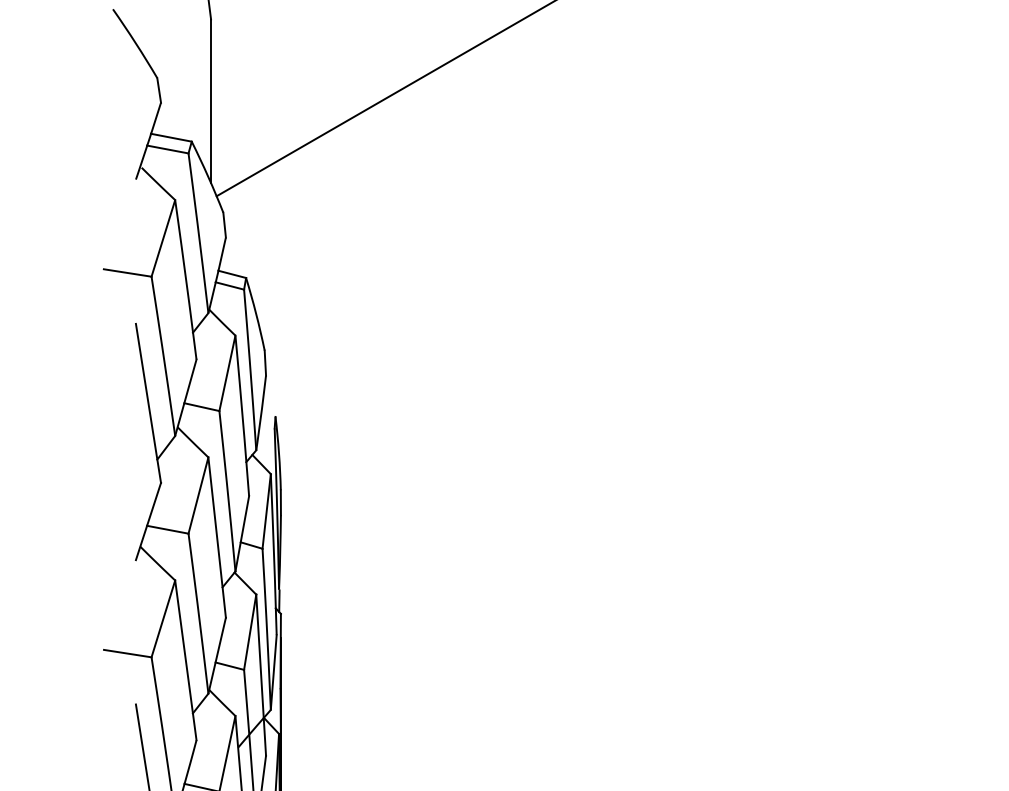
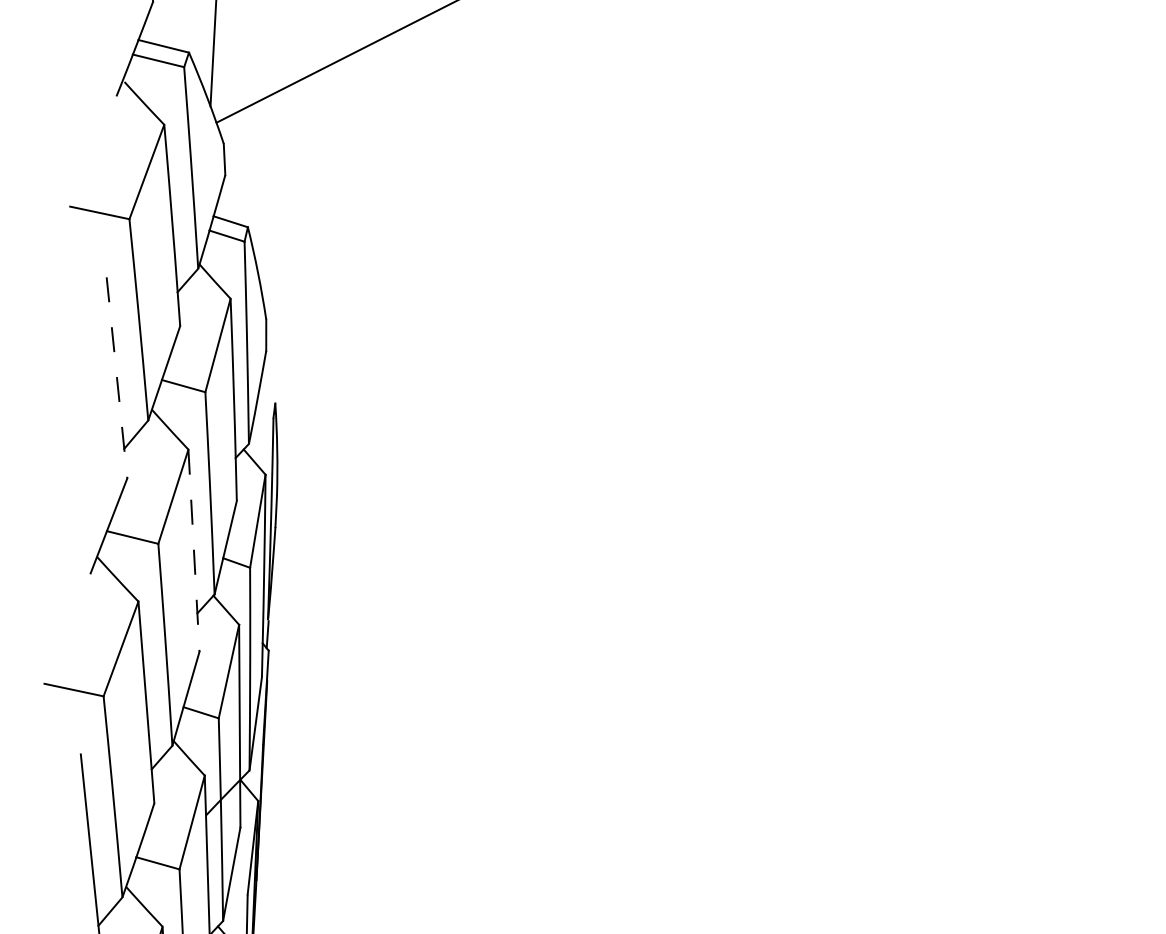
line: (148, 403) -> (117, 377), solid -> dashed
line: (217, 537) -> (194, 550), solid -> dashed

